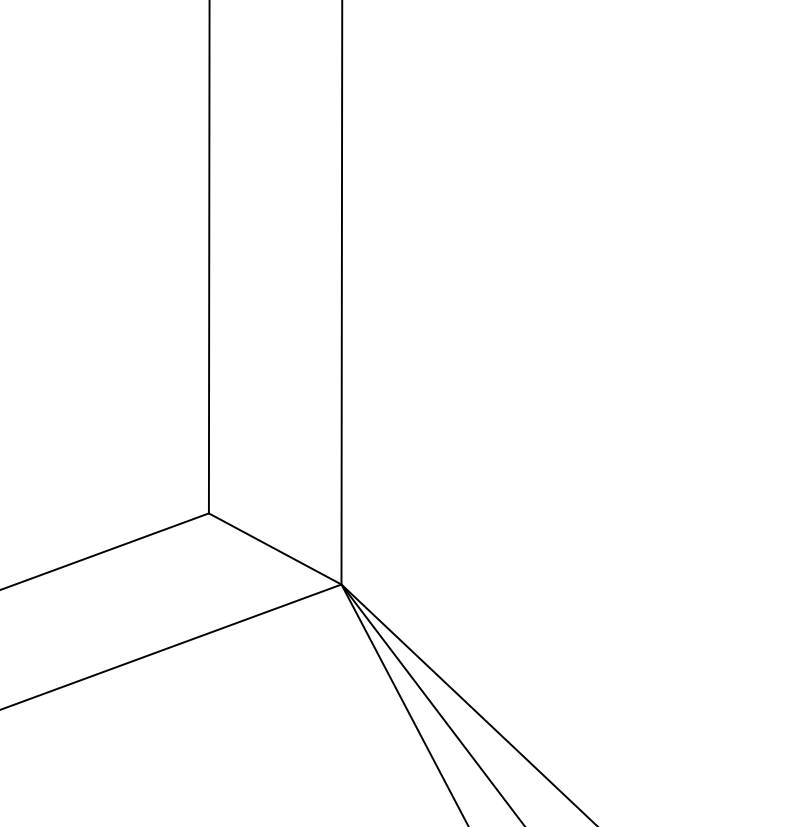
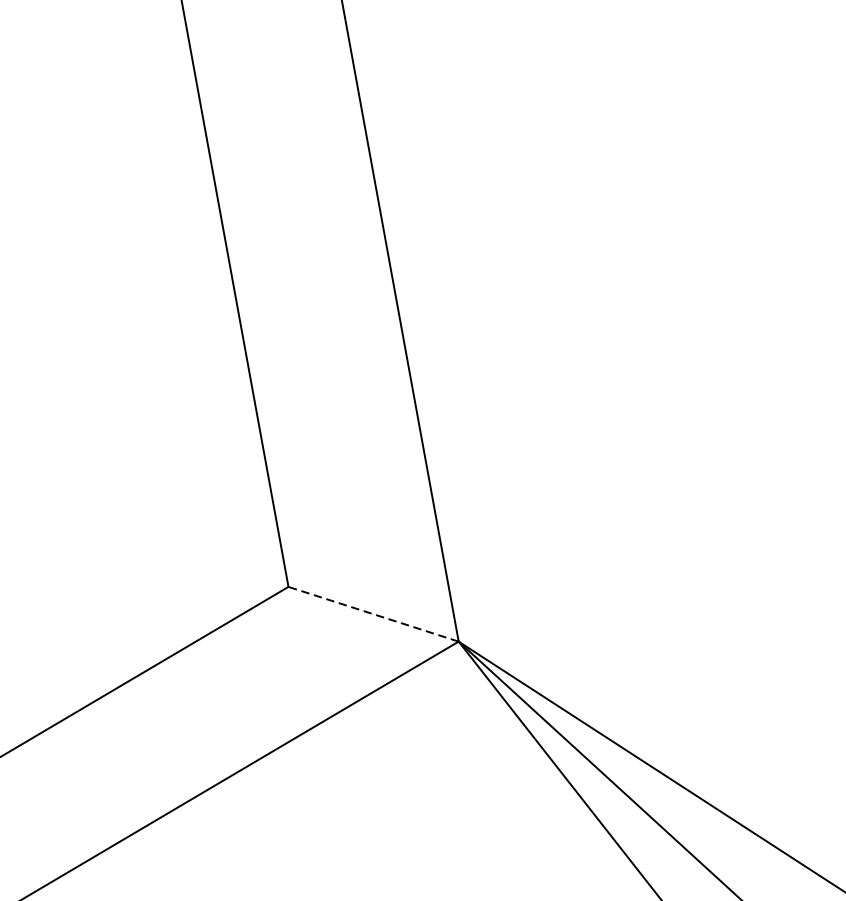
line: (274, 548) -> (372, 613), solid -> dashed

